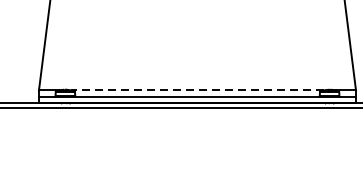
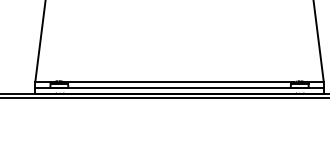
line: (197, 90) -> (179, 82), dashed -> solid

